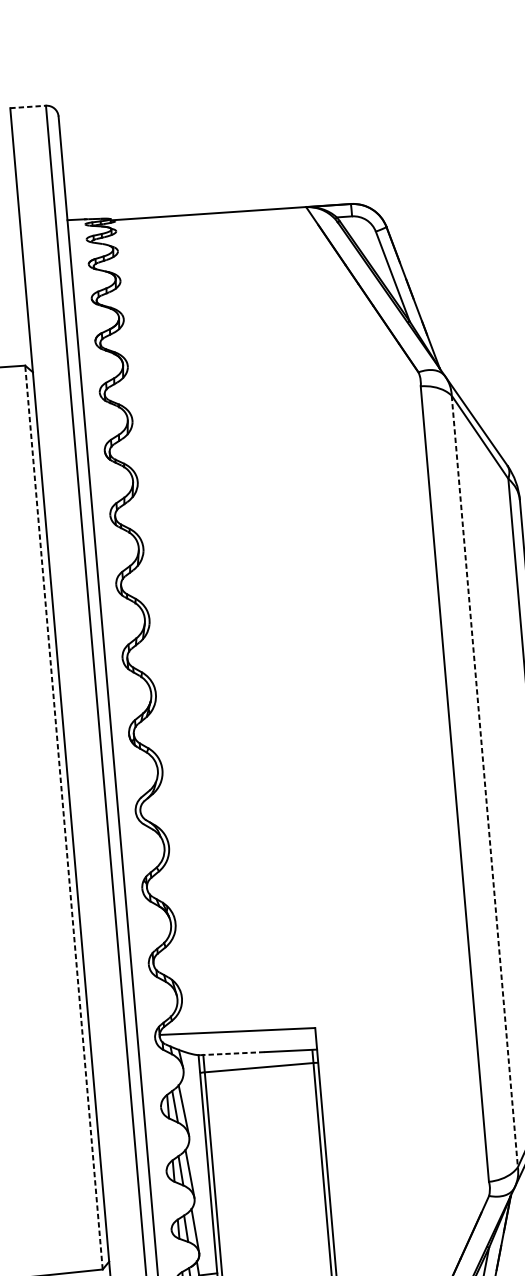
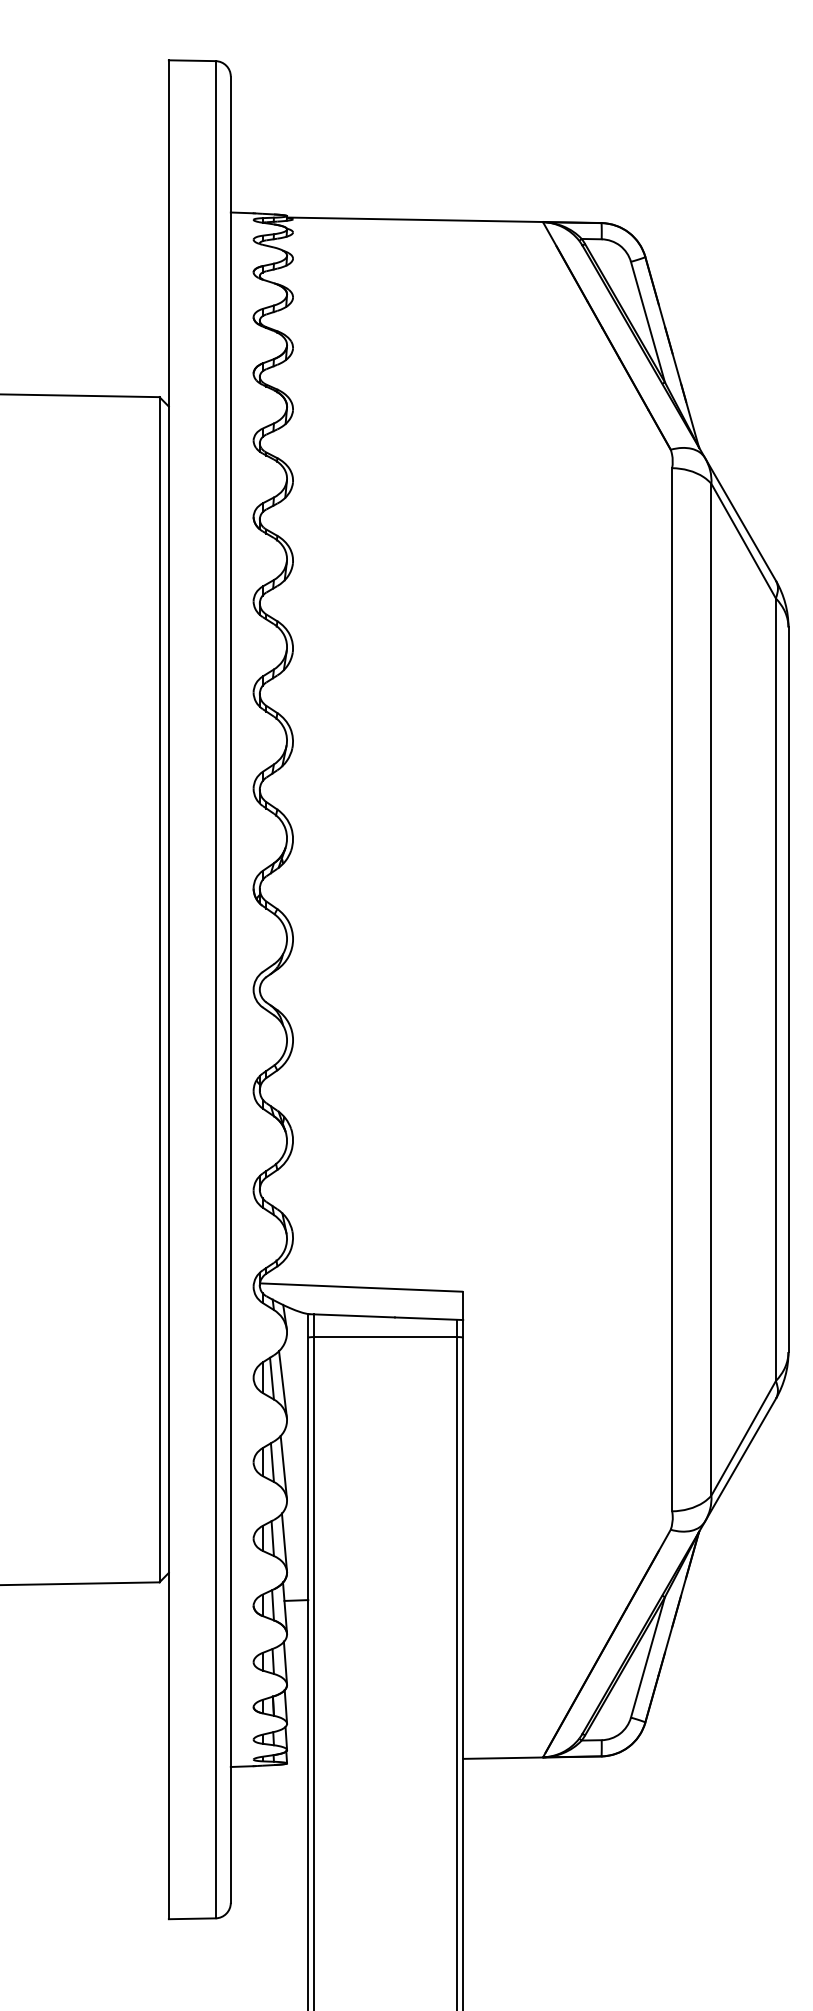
line: (28, 106) -> (192, 60), dashed -> solid
line: (484, 781) -> (711, 989), dashed -> solid
line: (63, 817) -> (159, 989), dashed -> solid
line: (233, 1053) -> (353, 1315), dashed -> solid

